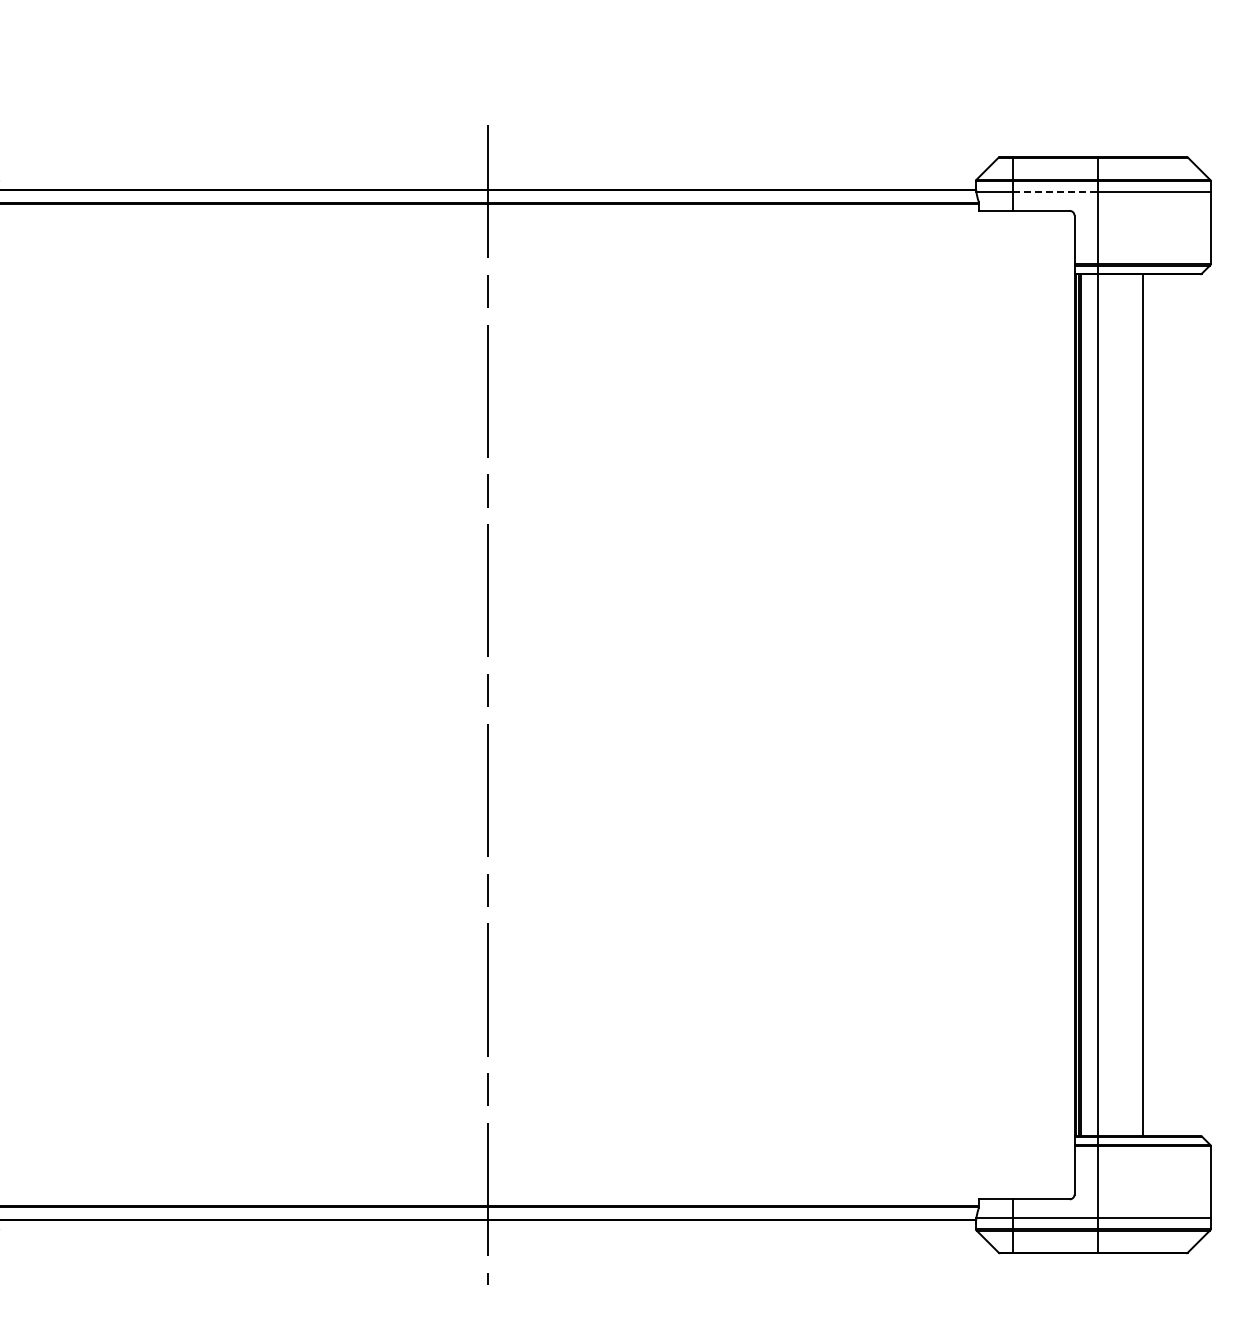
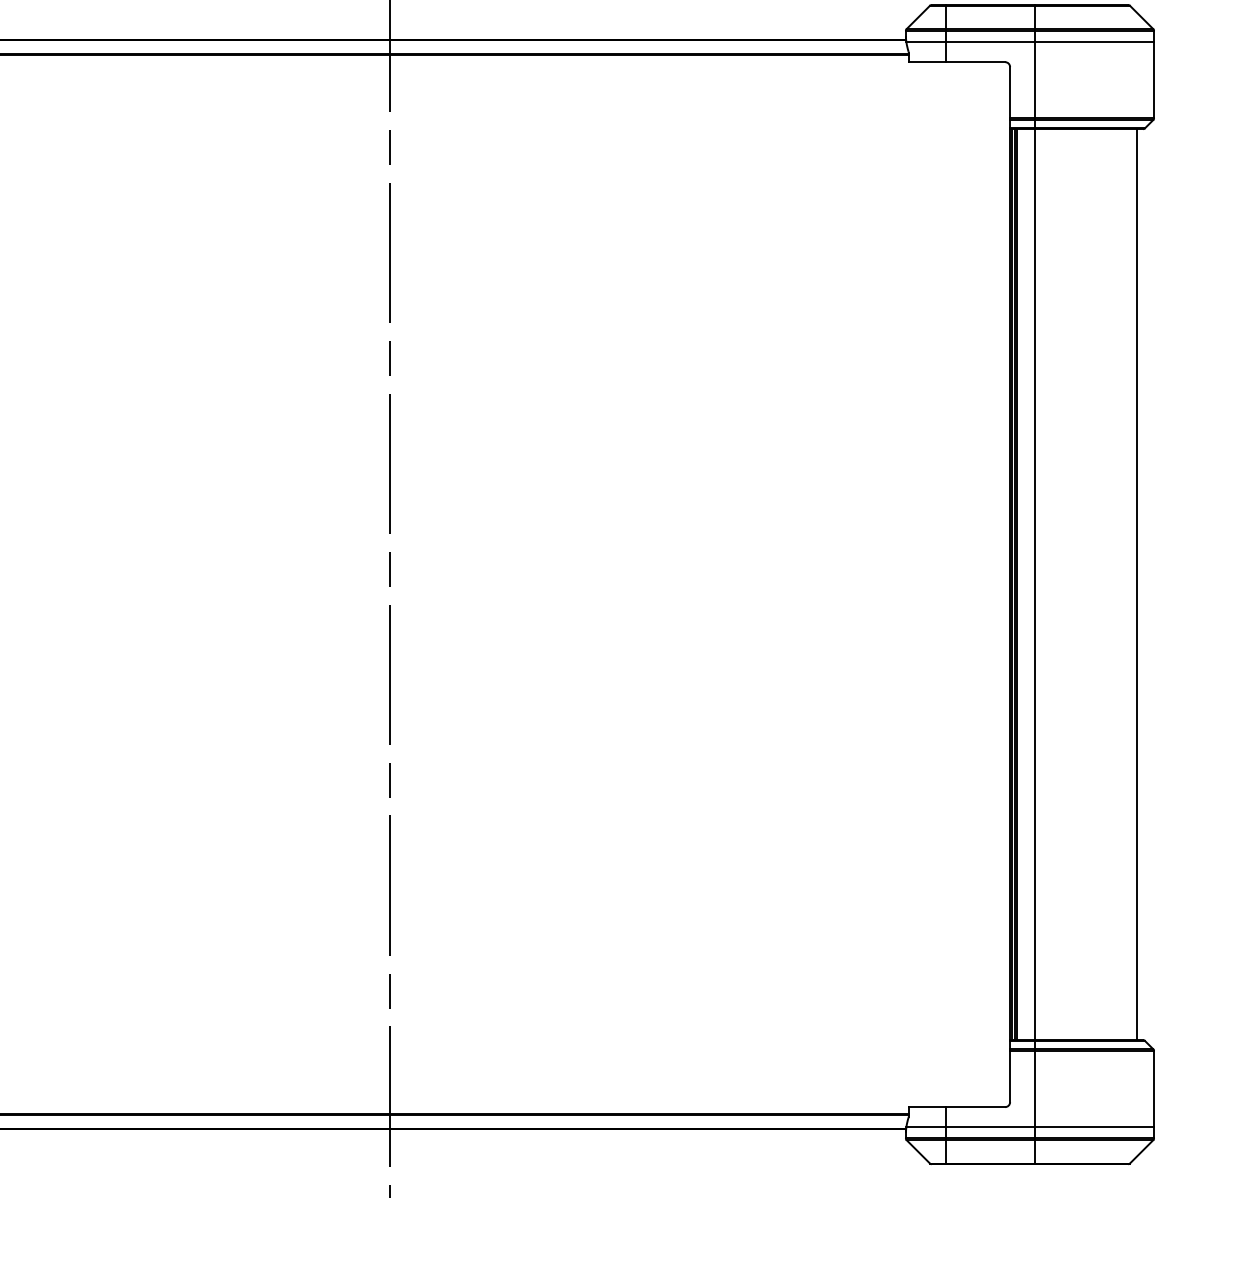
line: (1056, 192) -> (991, 42), dashed -> solid
line: (1143, 704) -> (1136, 583), moved

